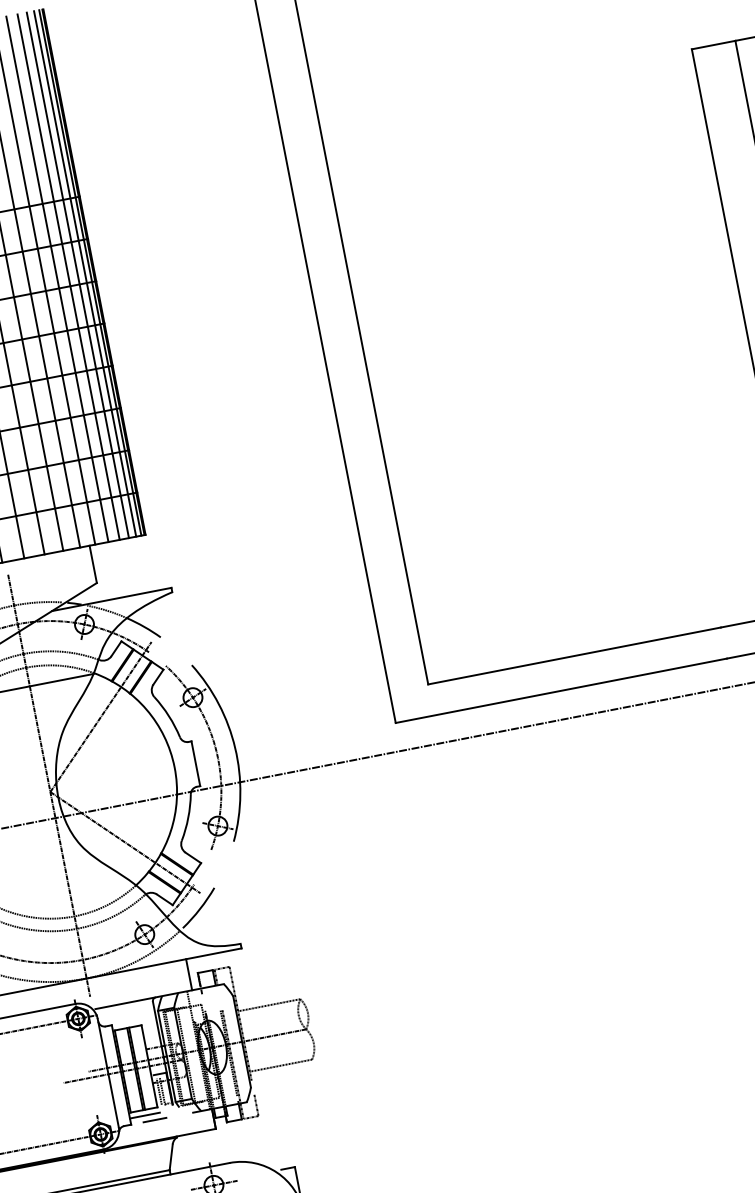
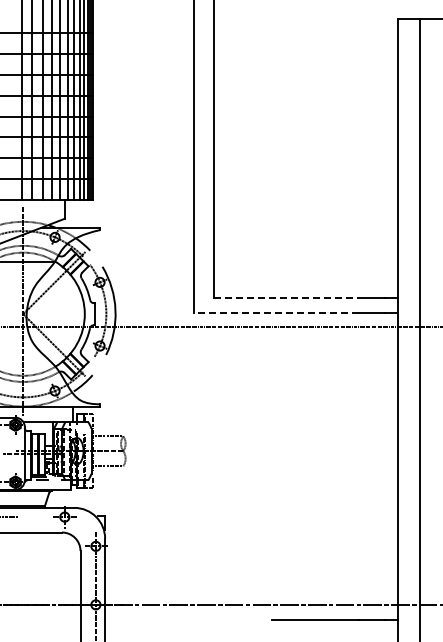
line: (575, 654) -> (286, 297), solid -> dashed
line: (561, 691) -> (276, 313), solid -> dashed

